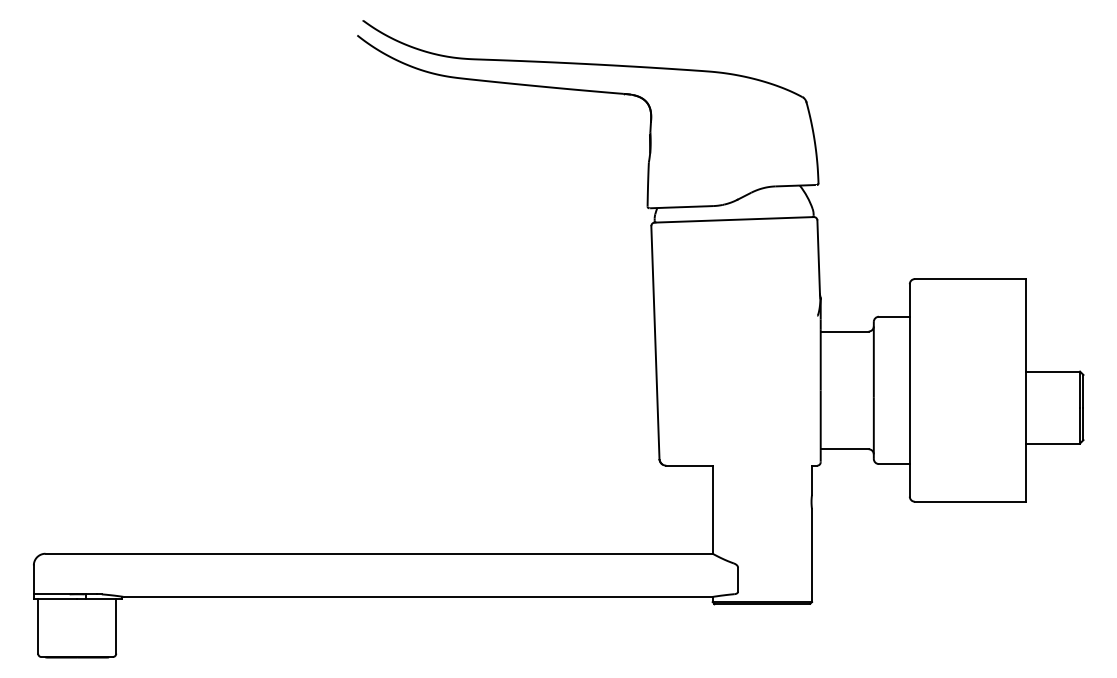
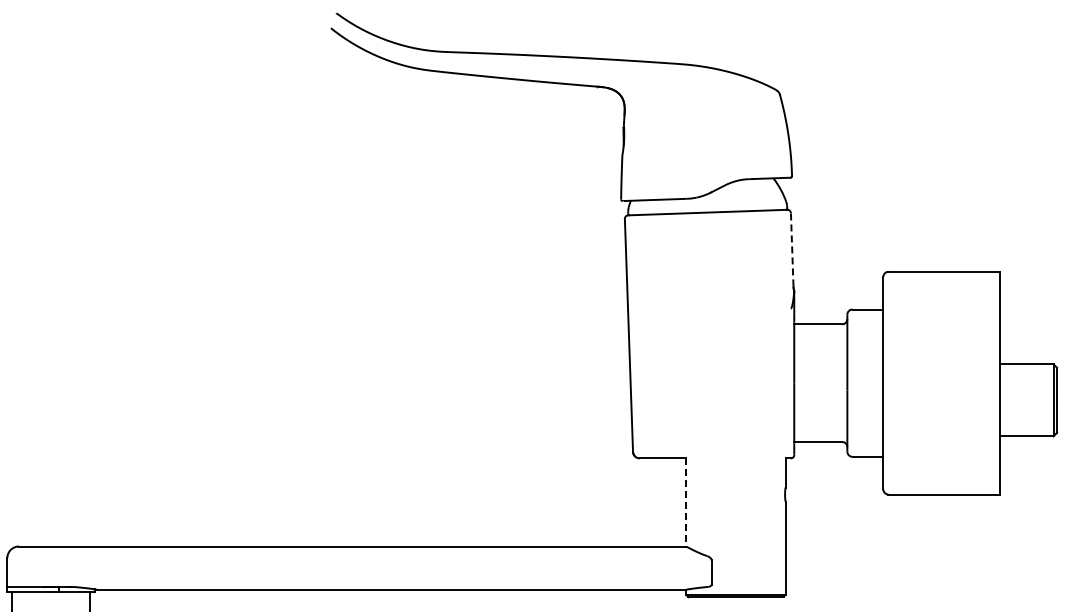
line: (818, 257) -> (792, 250), solid -> dashed
line: (712, 510) -> (686, 503), solid -> dashed

